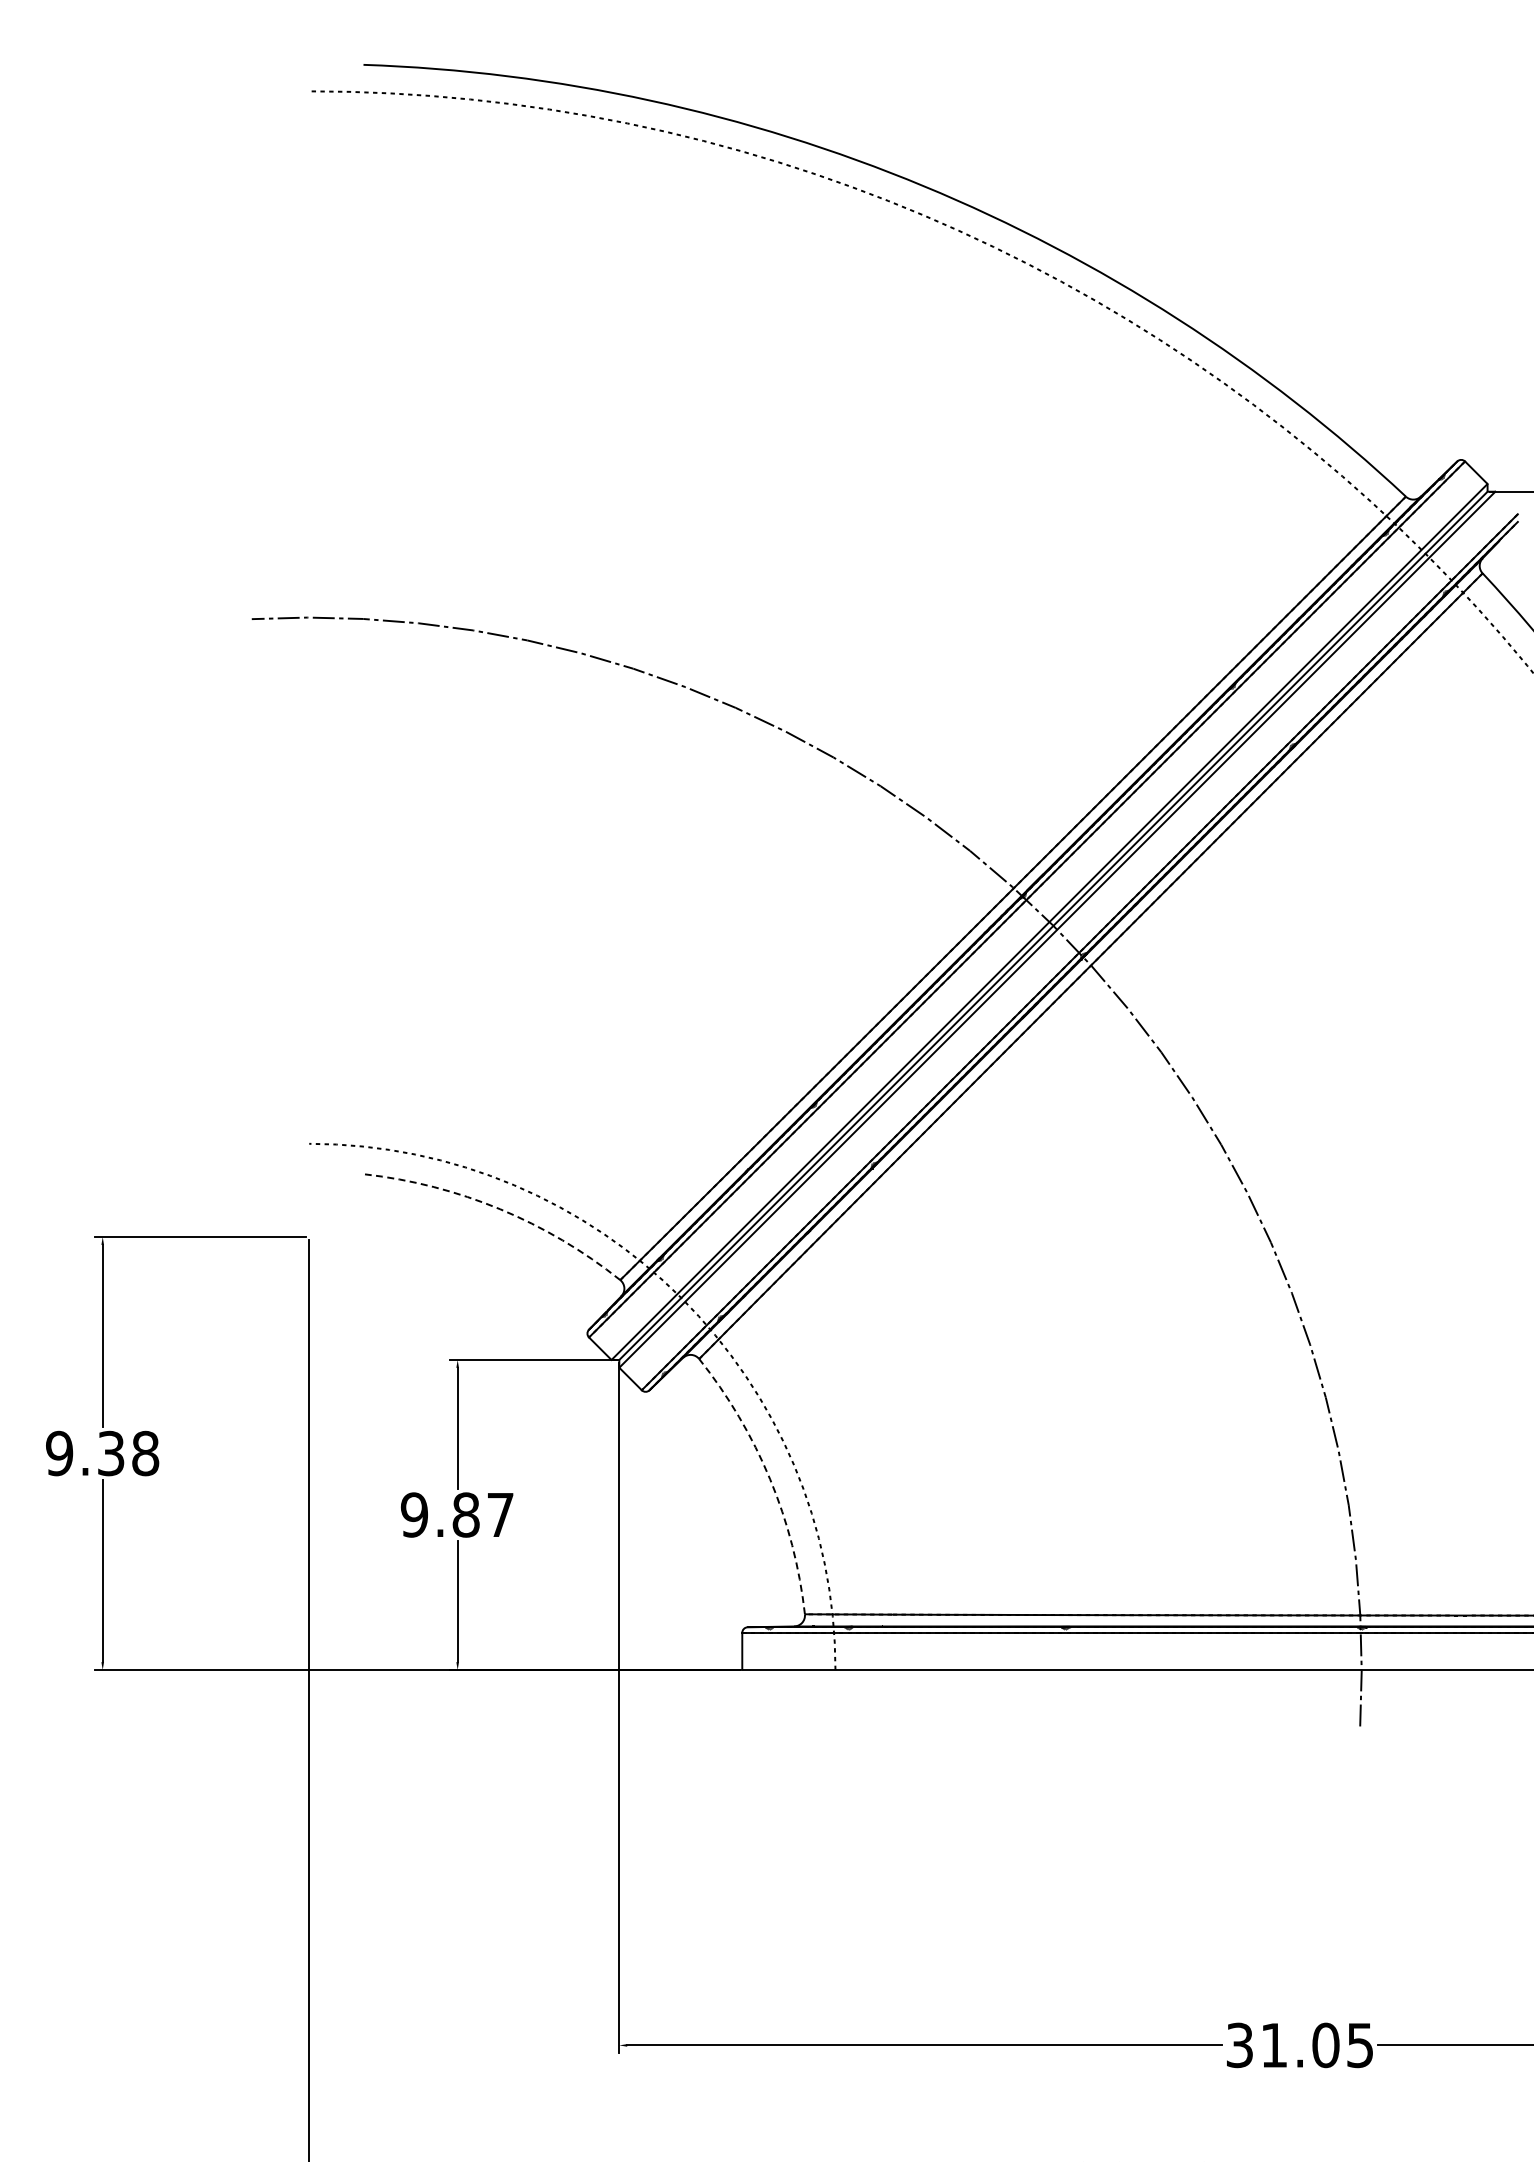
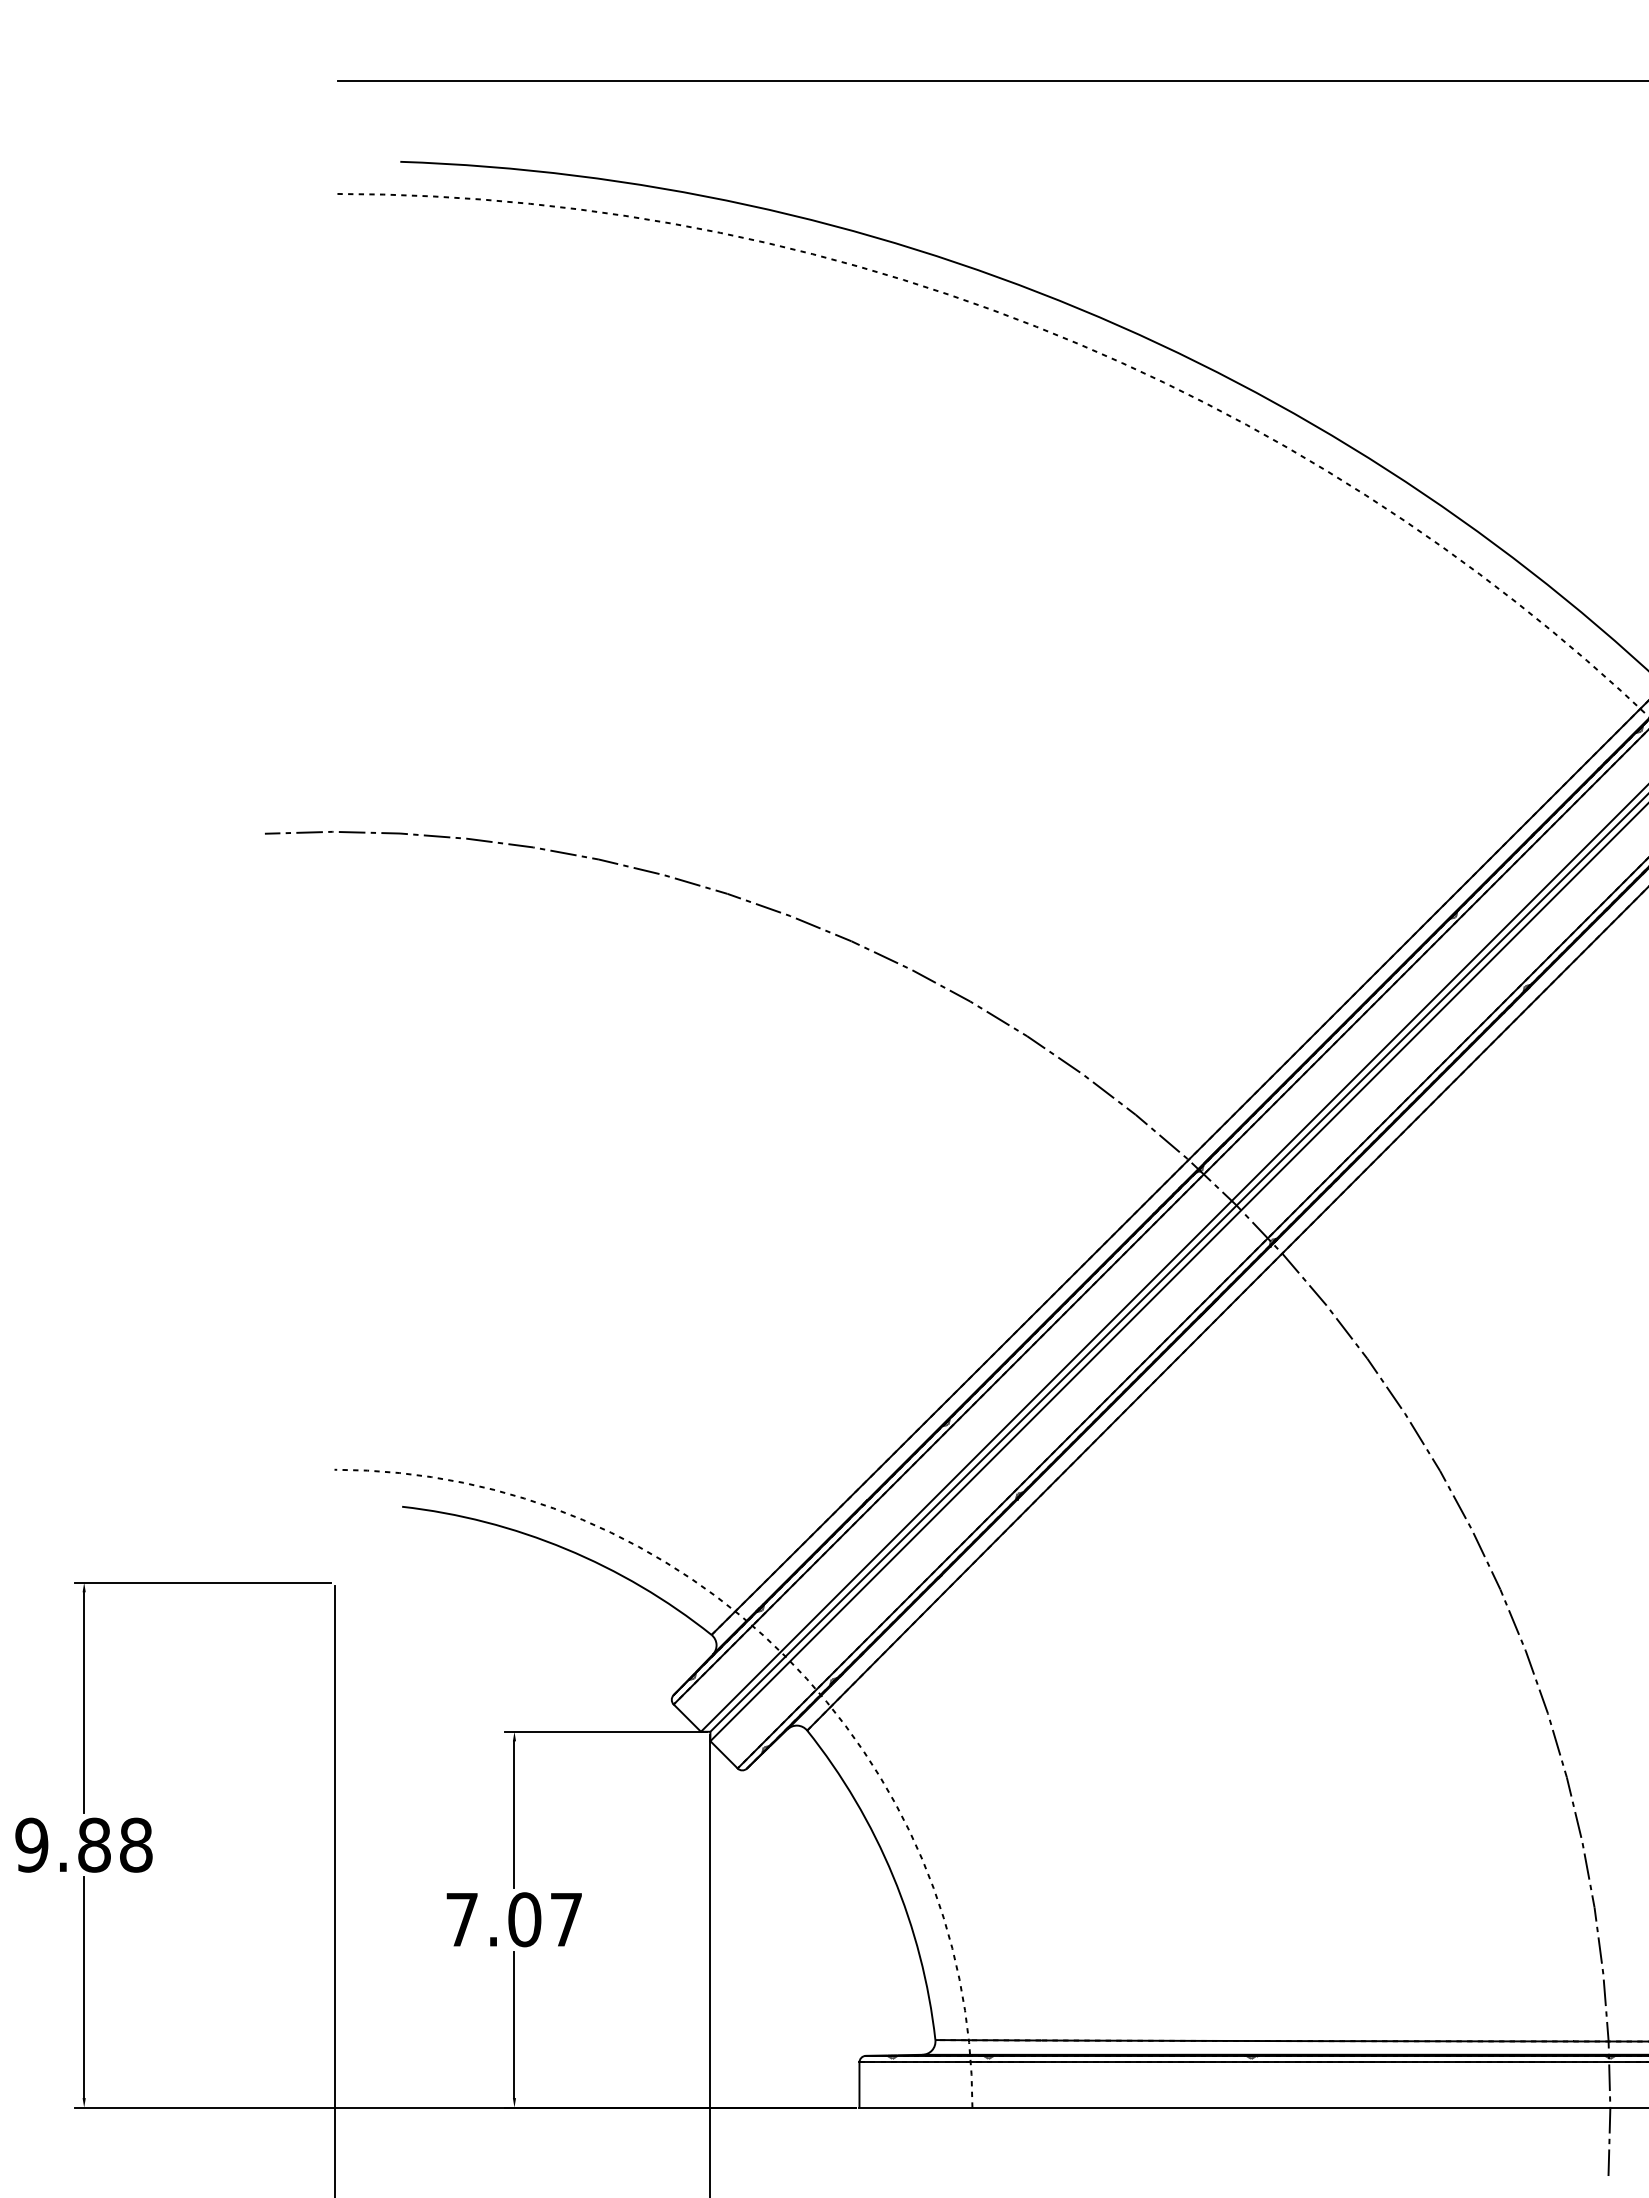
arc: (500, 1209) -> (566, 1549), dashed -> solid
text: (110, 1453) -> (93, 1845), 9.38 -> 9.88
arc: (770, 1479) -> (893, 1876), dashed -> solid
text: (439, 1514) -> (492, 1919), 9.87 -> 7.07

